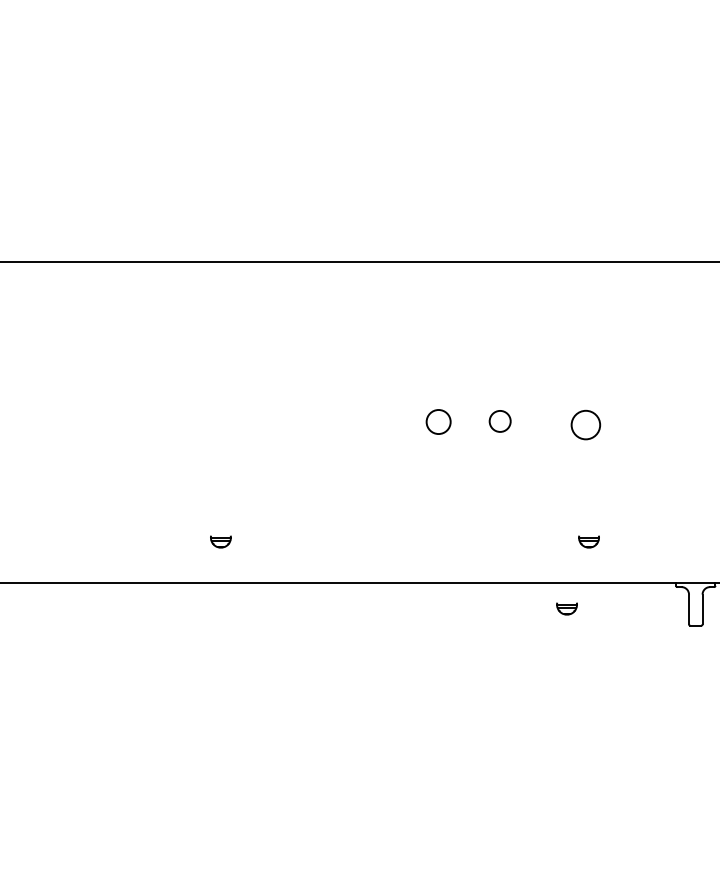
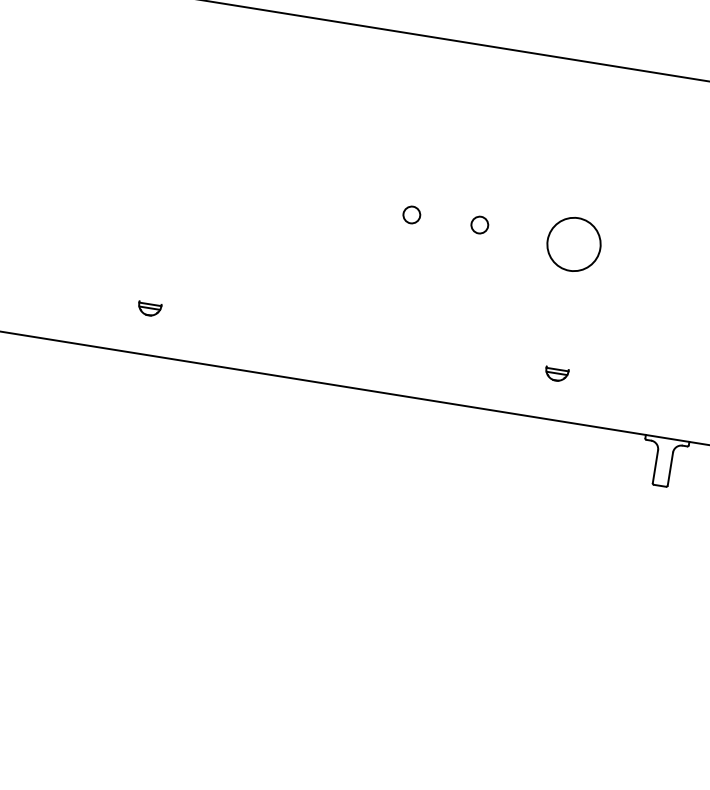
circle: (499, 420) -> (479, 224), size x0.71
circle: (438, 421) -> (411, 214), size x0.62
circle: (585, 424) -> (573, 243), size x1.67
part: (566, 608) -> (520, 443), removed

